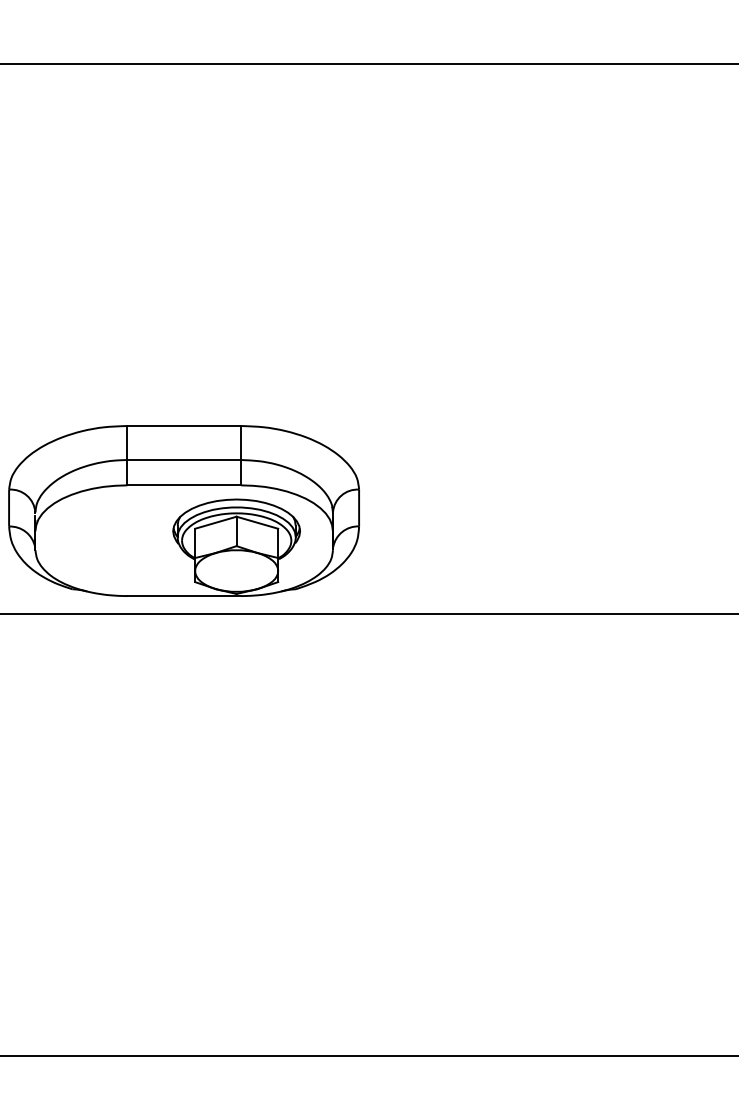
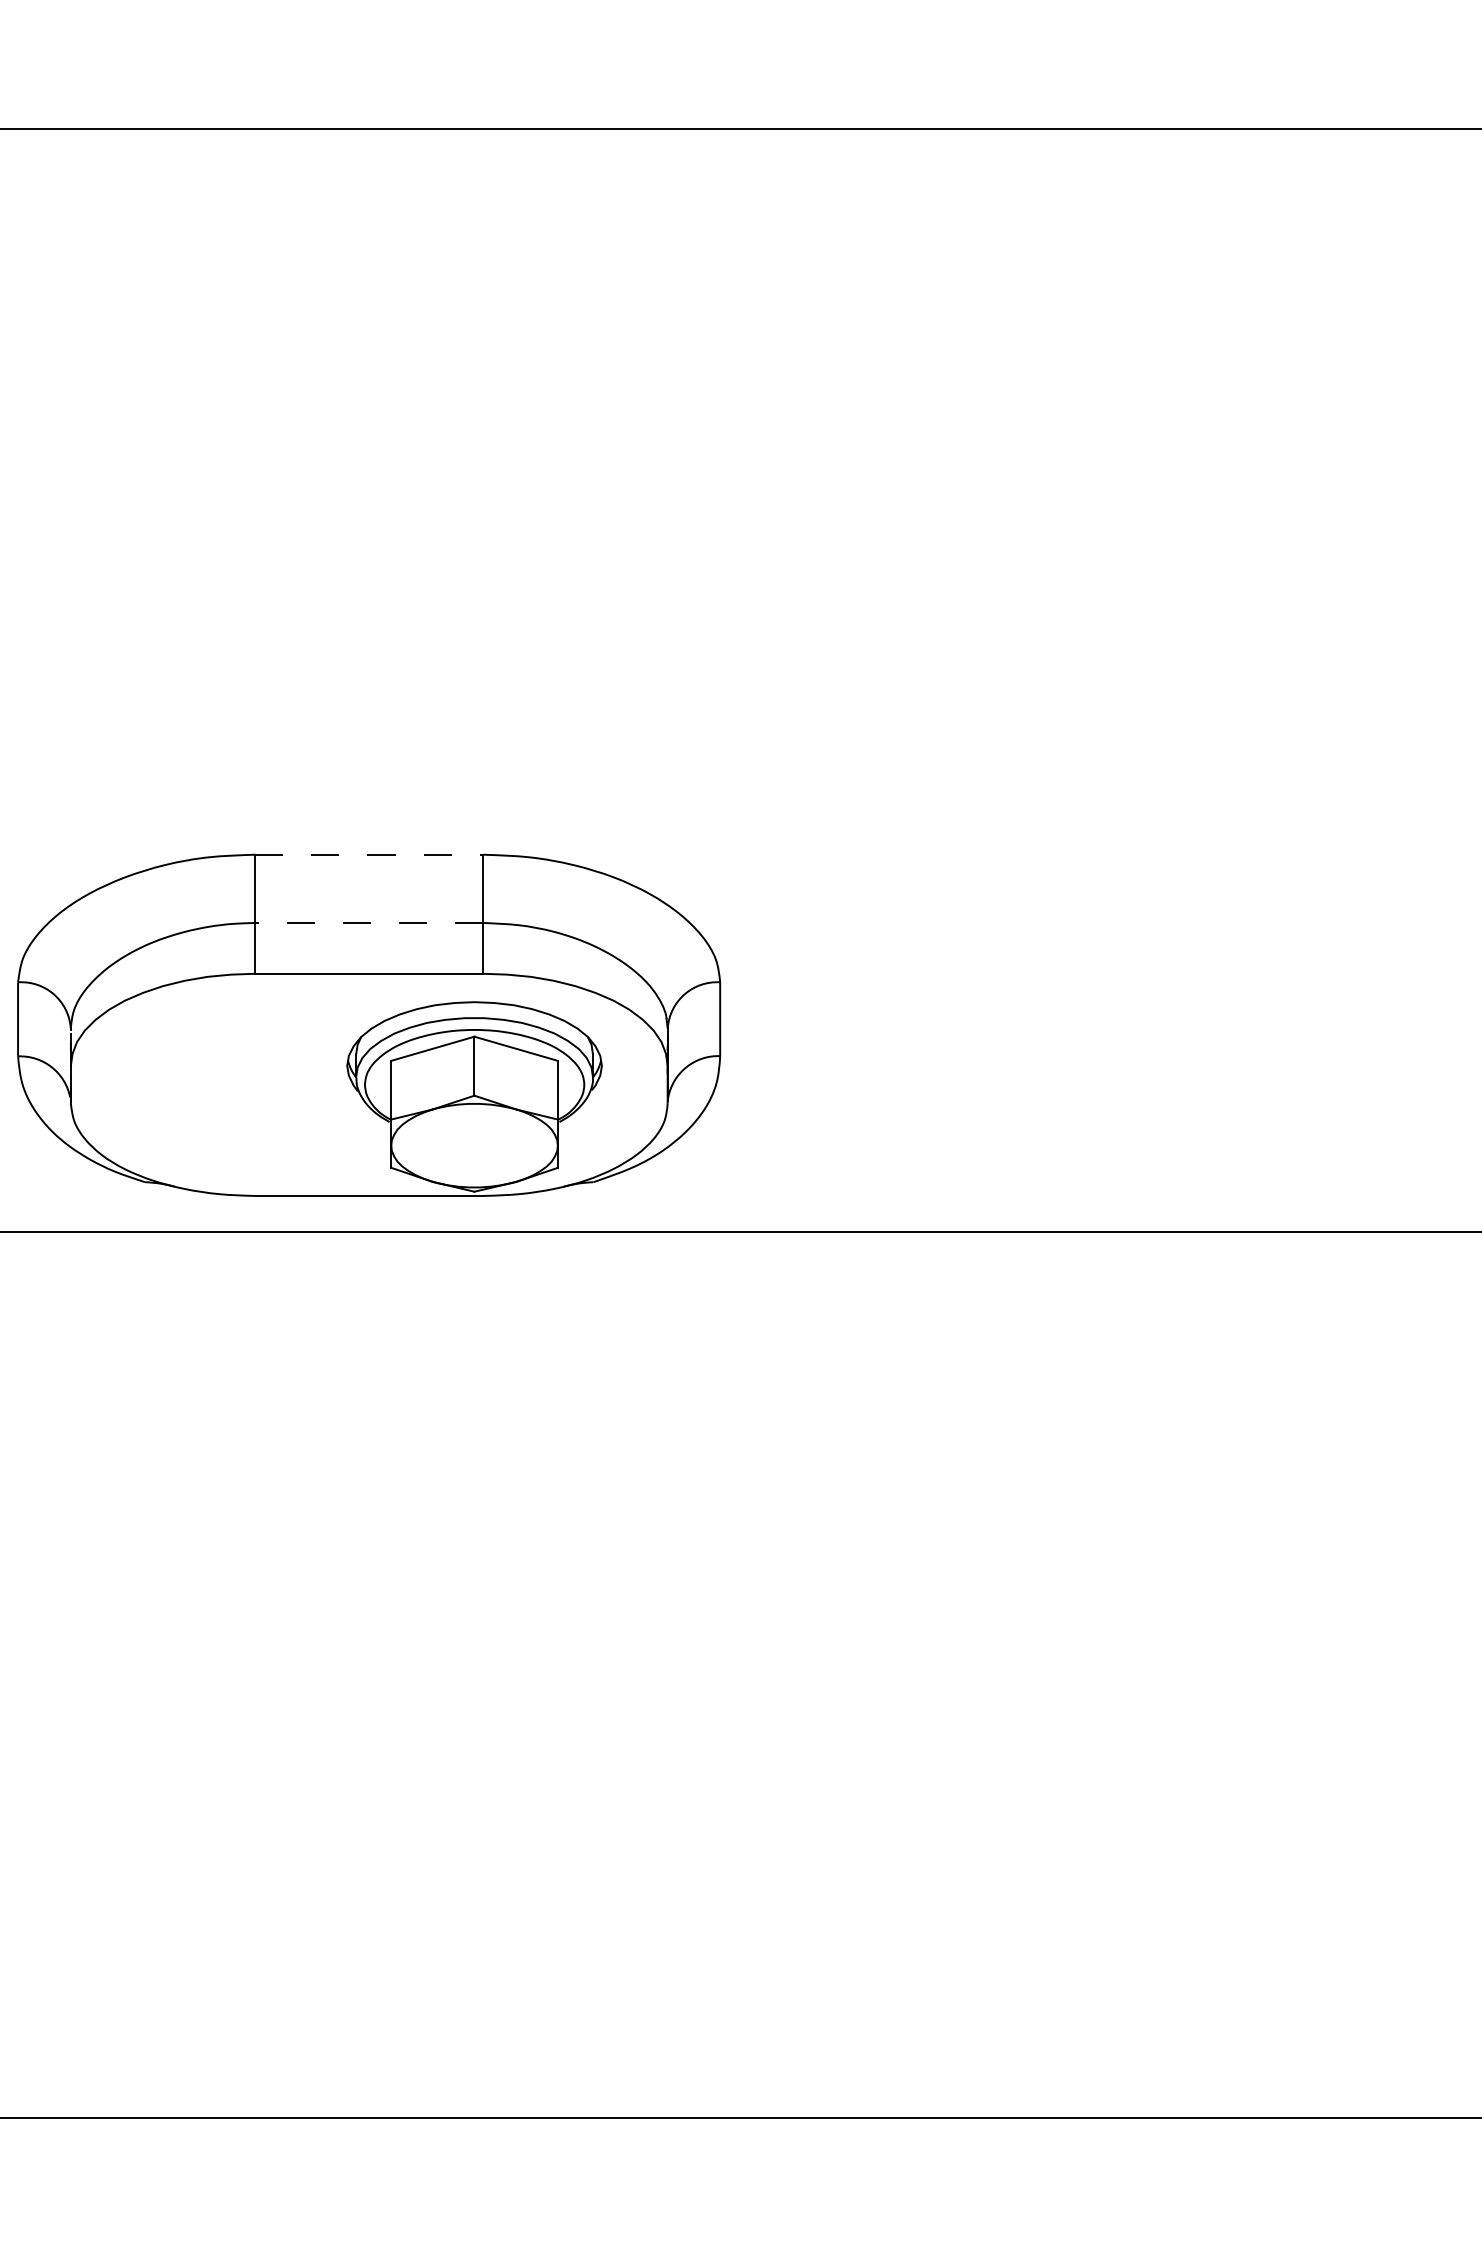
line: (184, 426) -> (369, 855), solid -> dashed
line: (184, 460) -> (369, 923), solid -> dashed

